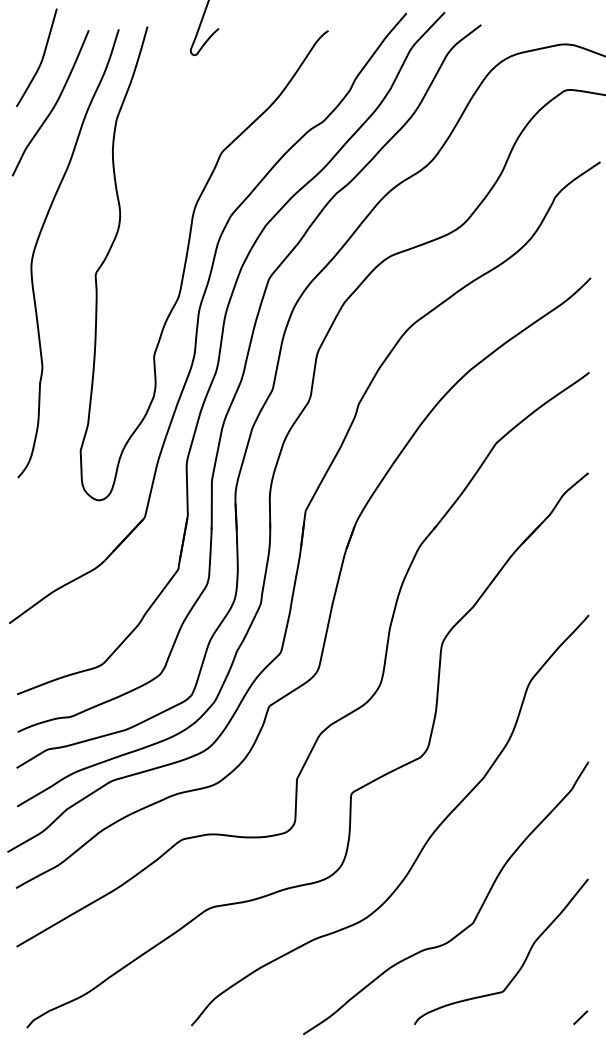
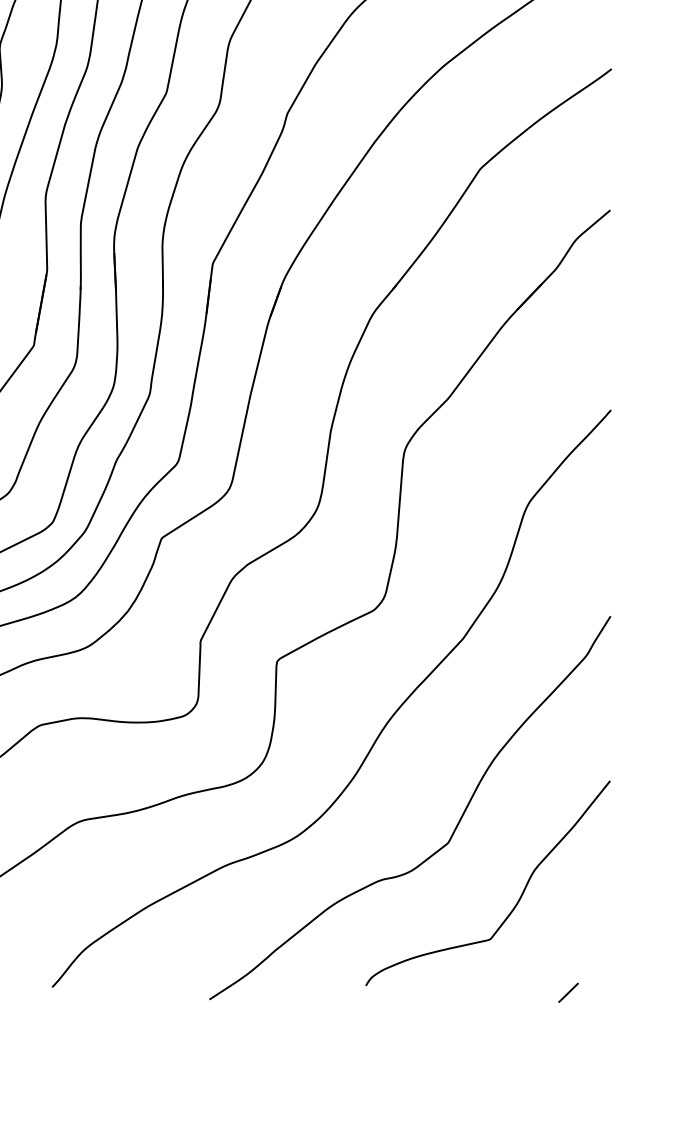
line: (580, 1017) -> (568, 992), moved

